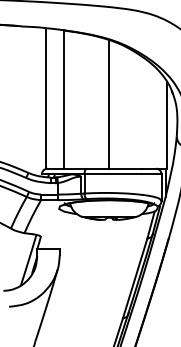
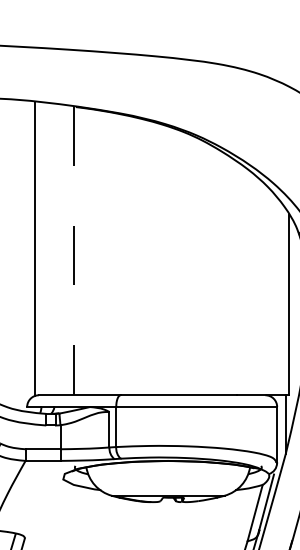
line: (64, 100) -> (74, 252), solid -> dashed
line: (109, 104) -> (168, 261), removed

